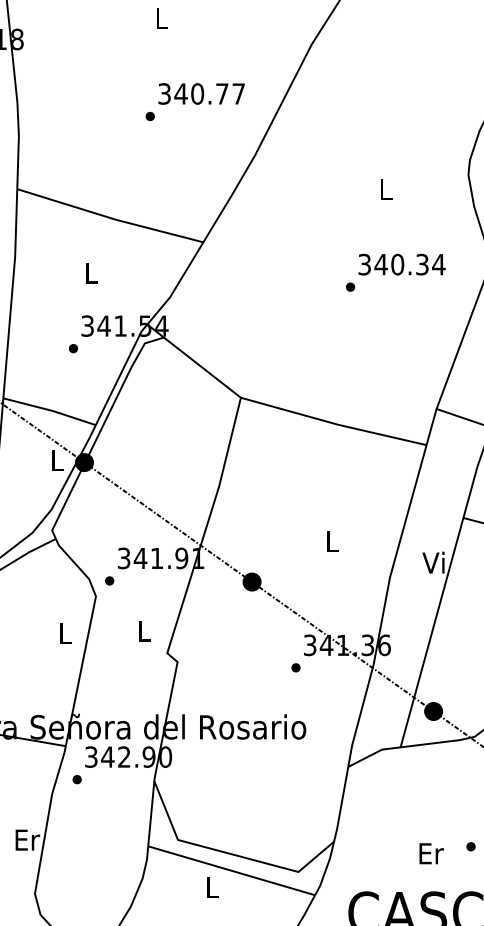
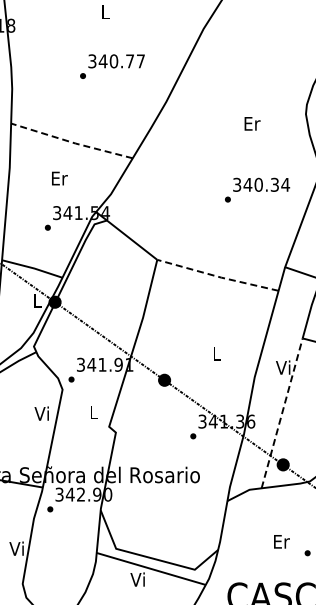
text: (195, 101) -> (112, 66), moved
text: (386, 189) -> (252, 123), L -> Er
line: (111, 218) -> (72, 142), solid -> dashed
text: (395, 271) -> (257, 189), moved
text: (91, 273) -> (59, 178), L -> Er
line: (333, 423) -> (217, 276), solid -> dashed
text: (63, 632) -> (41, 413), L -> Vi
line: (432, 632) -> (282, 413), solid -> dashed
text: (26, 839) -> (17, 548), Er -> Vi
text: (431, 853) -> (281, 541), moved
text: (210, 886) -> (137, 579), L -> Vi

